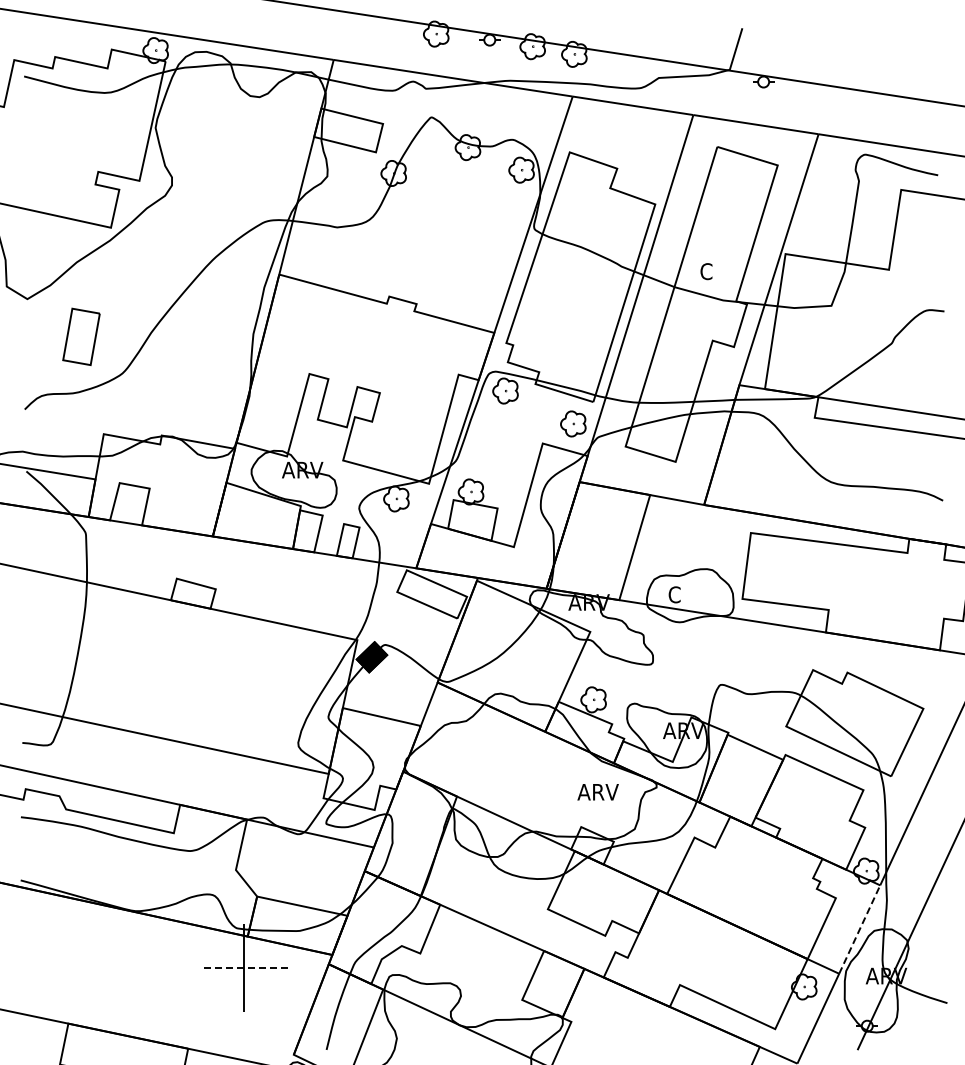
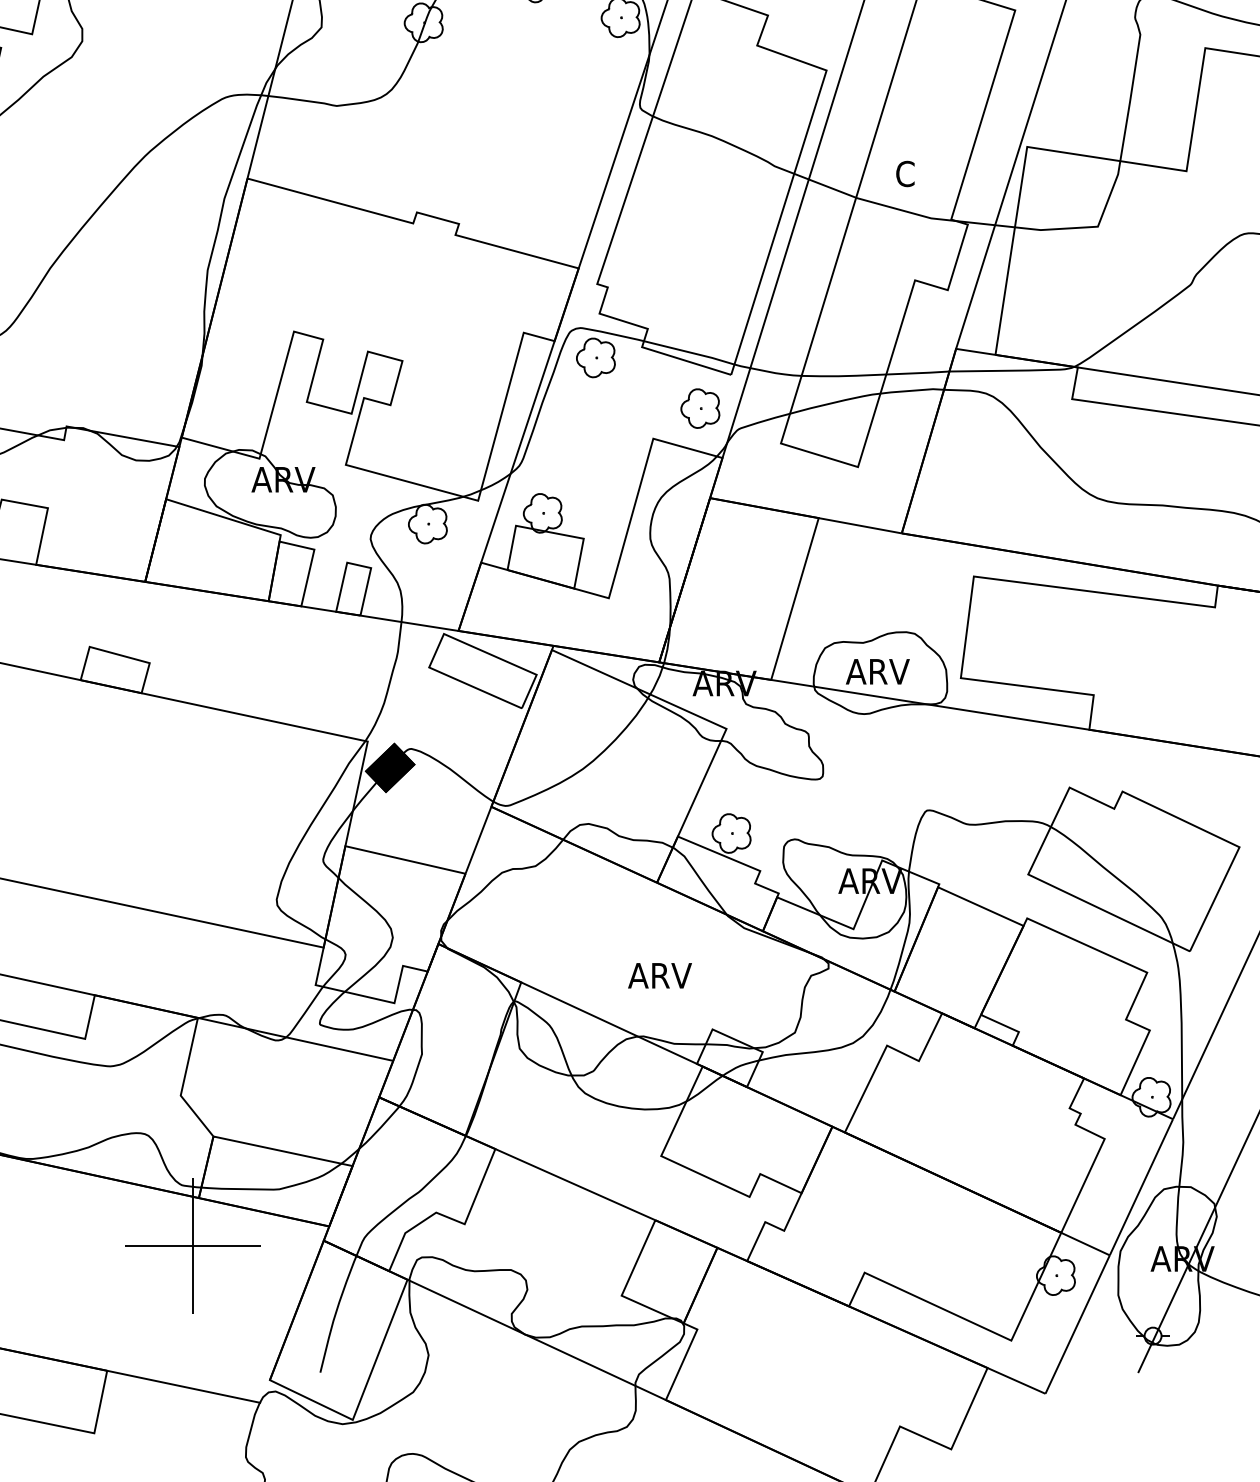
text: (688, 594) -> (877, 671), C -> ARV
text: (597, 792) -> (659, 976), moved
line: (859, 929) -> (1141, 1187), dashed -> solid
line: (243, 967) -> (192, 1245), dashed -> solid

